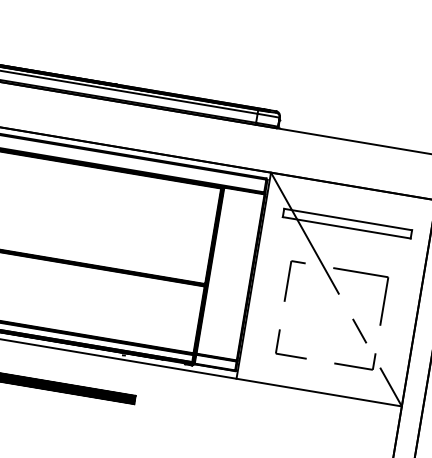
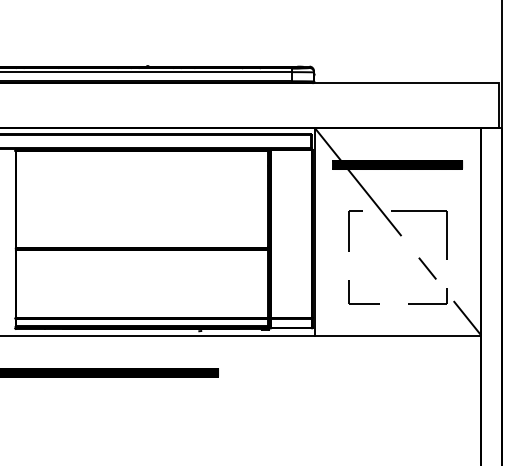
hatch: (346, 223) -> (397, 165), added

